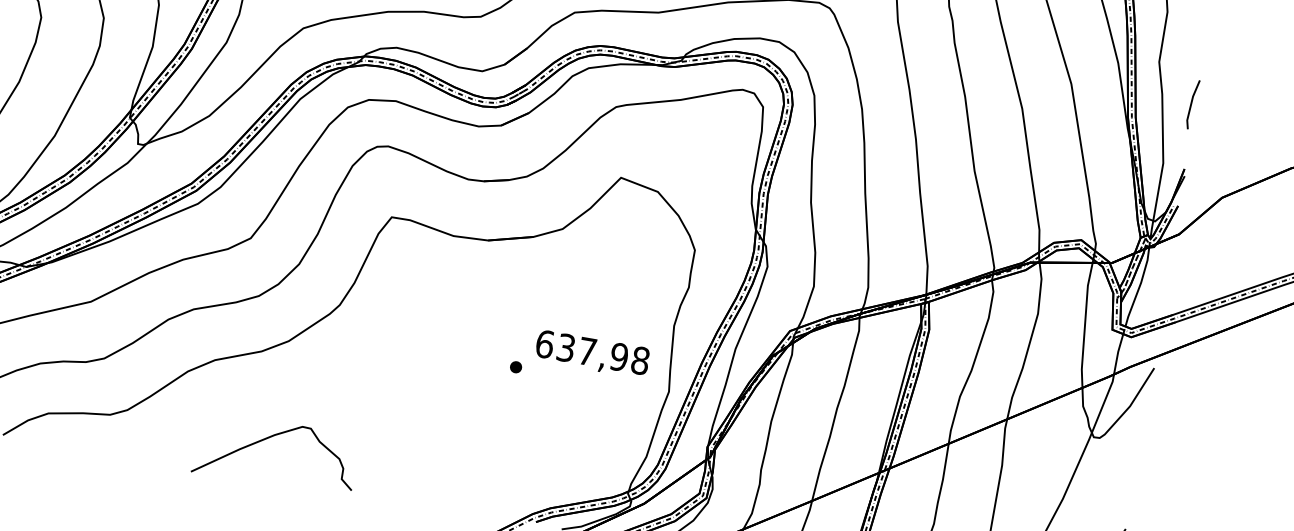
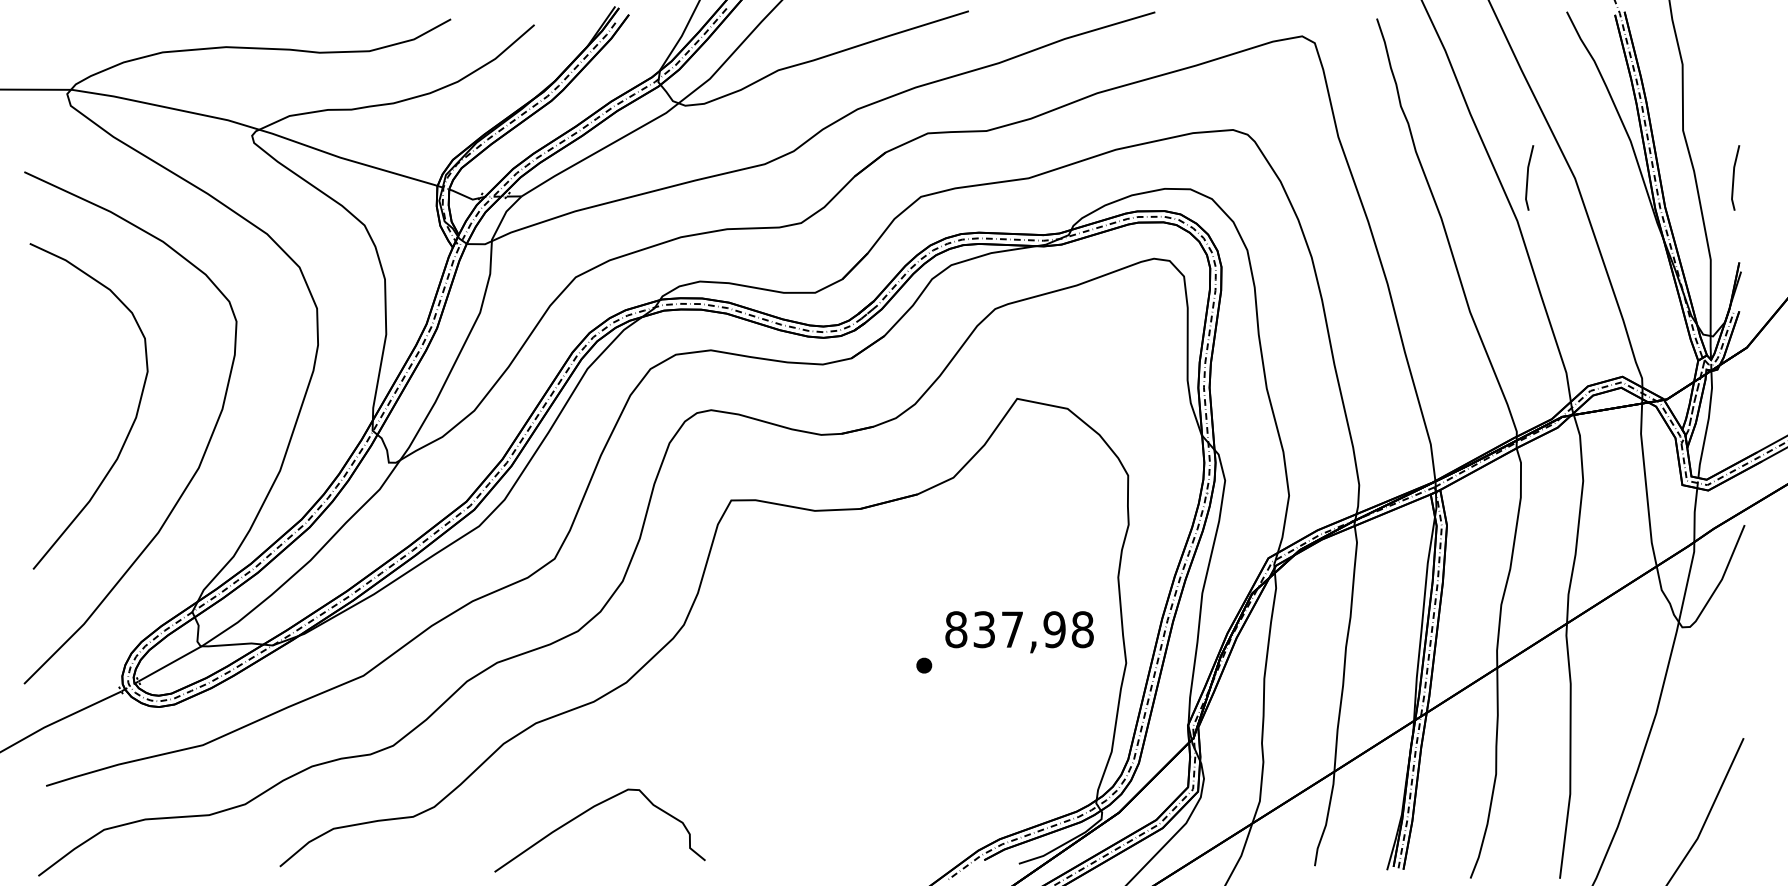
line: (1036, 77) -> (1528, 177), added
text: (545, 344) -> (956, 629), 637,98 -> 837,98
curve: (268, 438) -> (586, 812), moved

